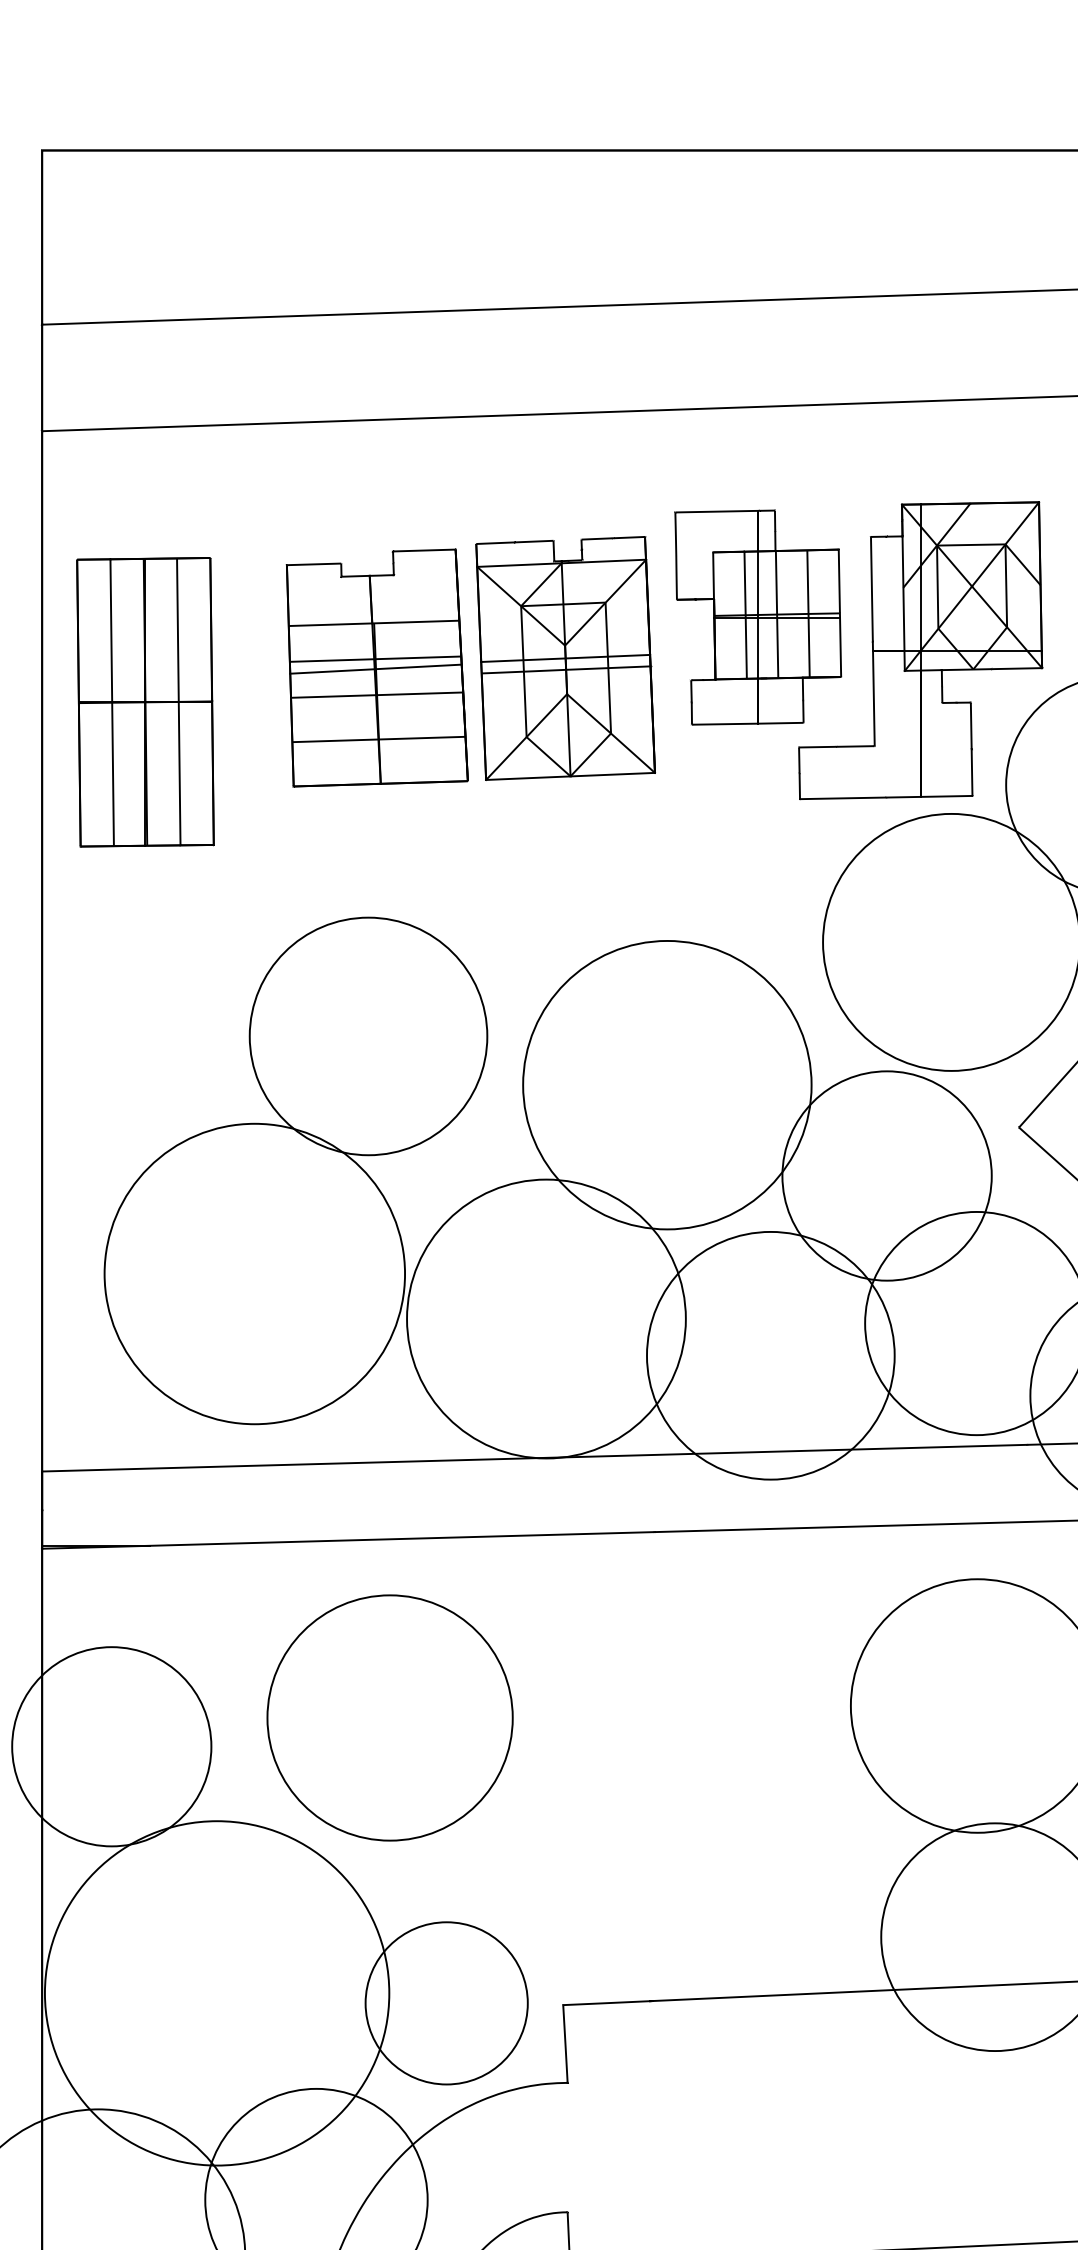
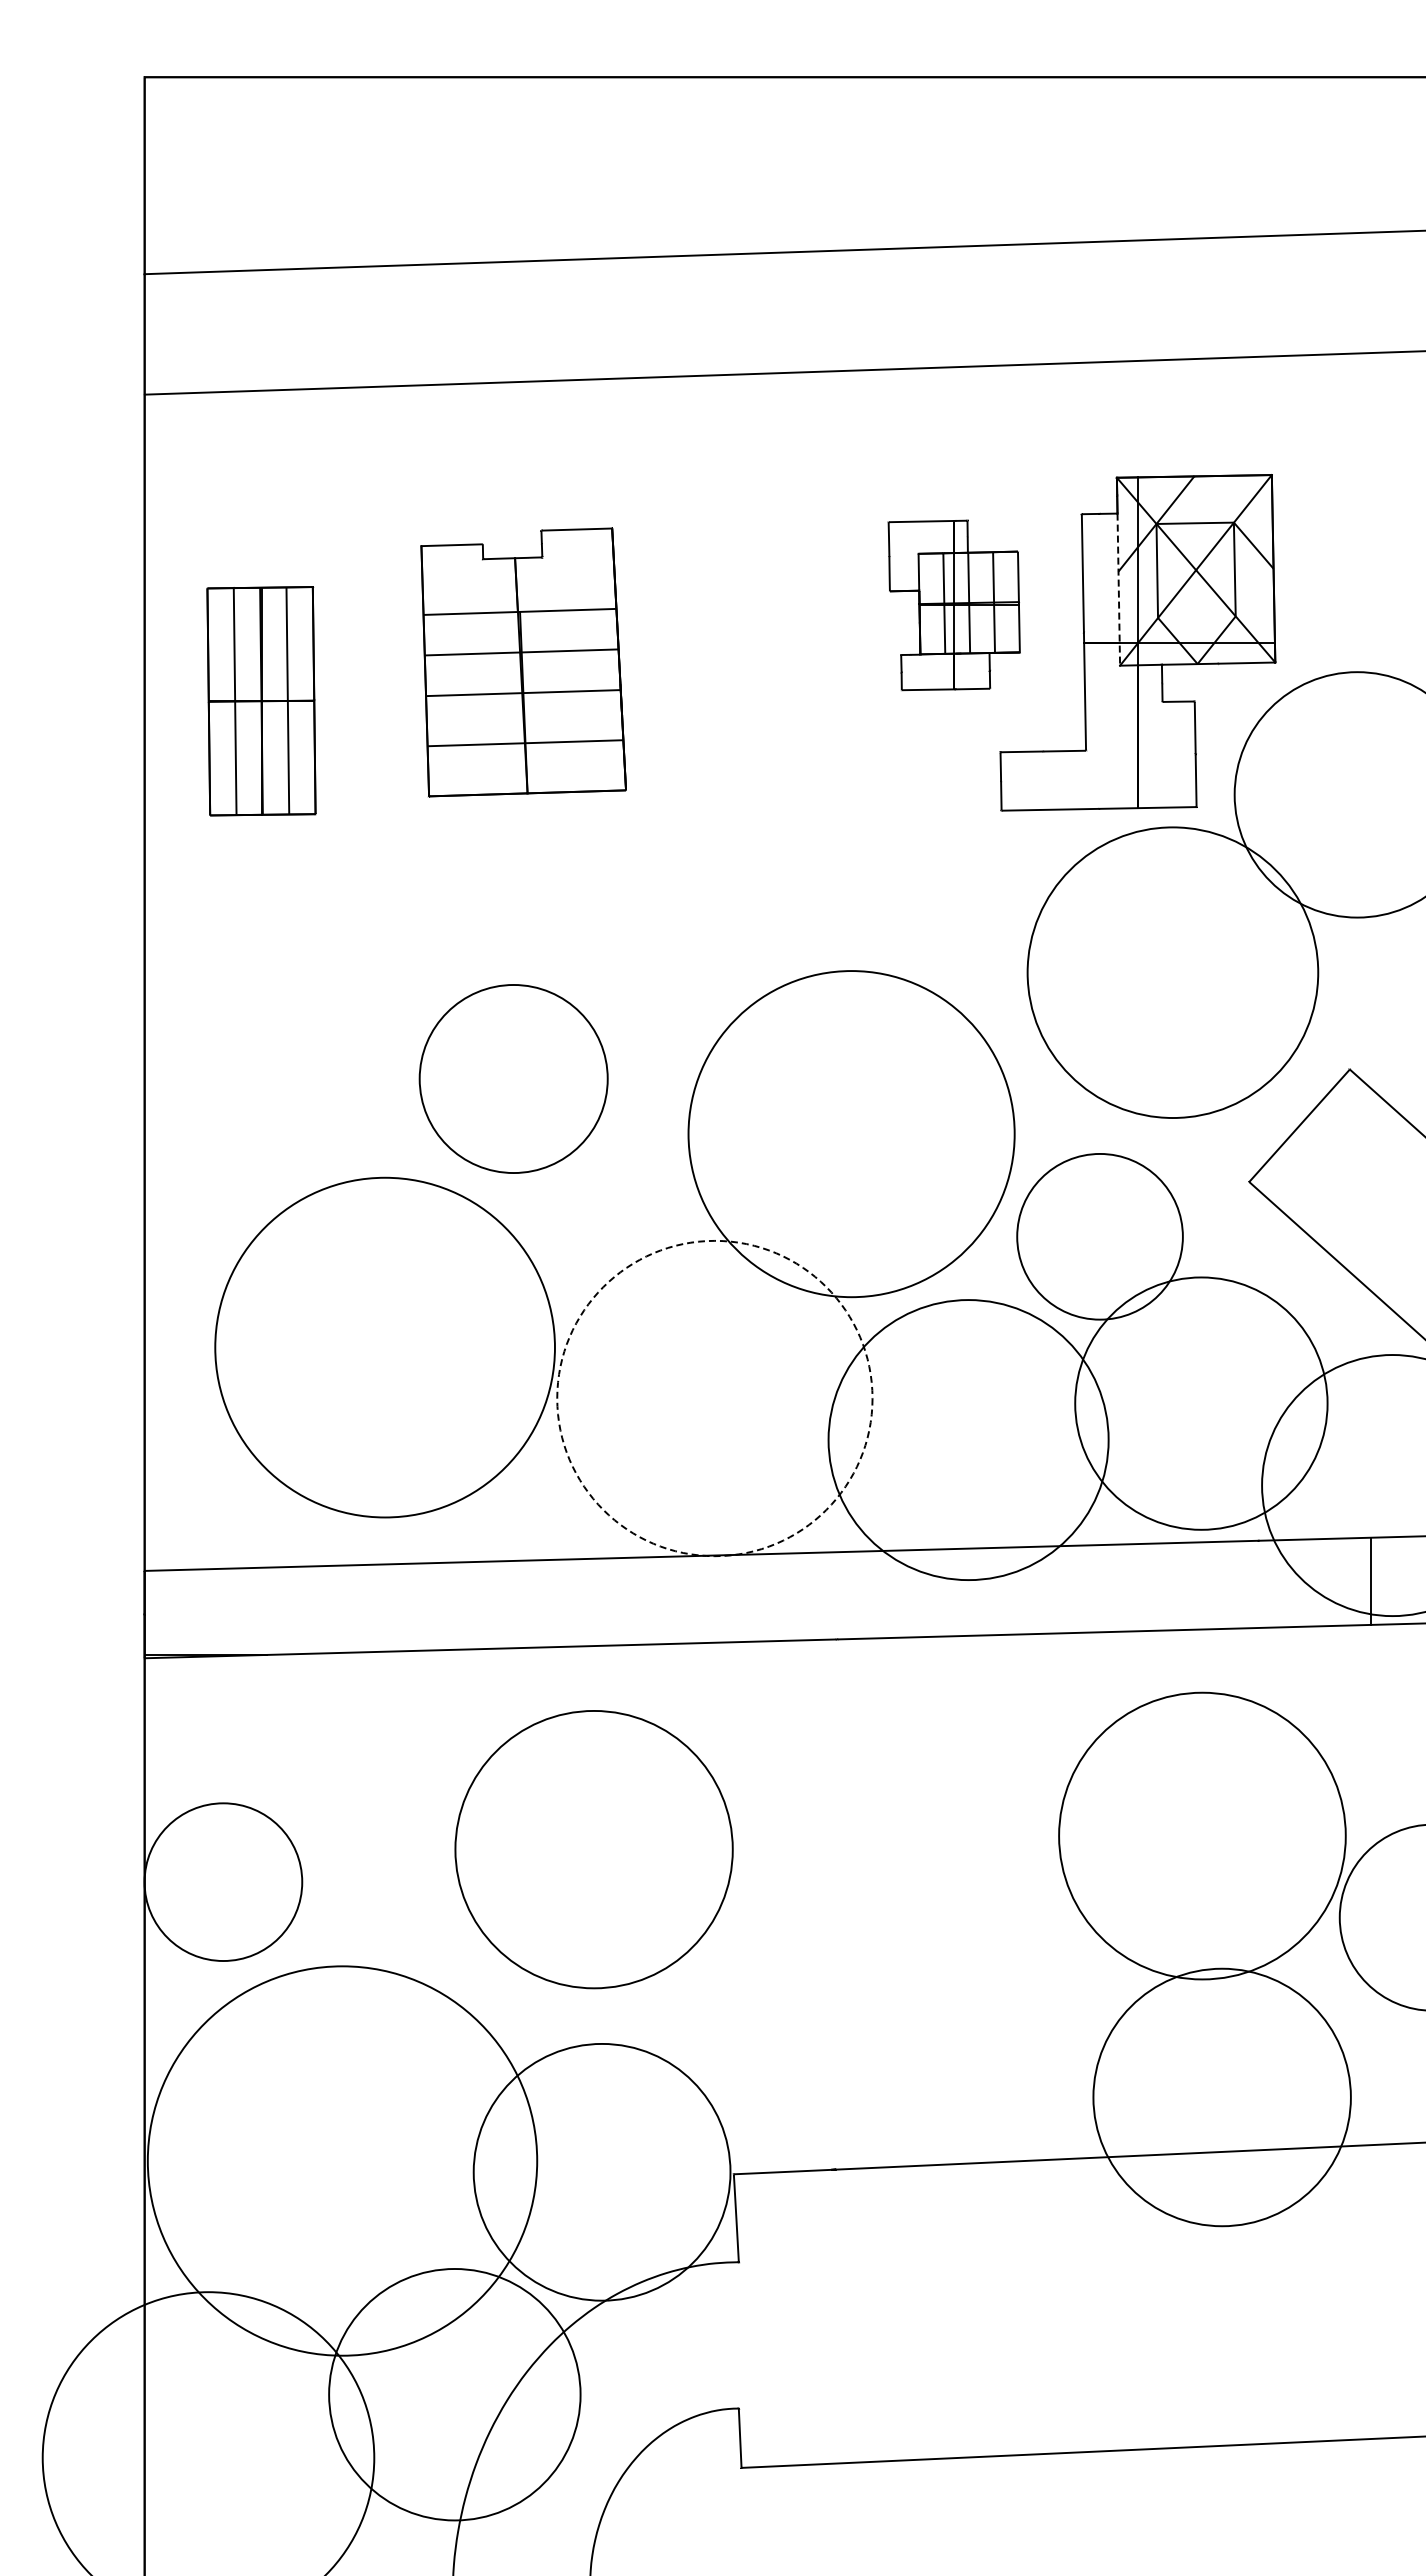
line: (903, 604) -> (1118, 590), solid -> dashed
part: (757, 617) -> (953, 605), size x0.7
part: (565, 658) -> (736, 651), removed
line: (376, 668) -> (522, 663), removed
part: (145, 702) -> (261, 701), size x0.7
circle: (368, 1036) -> (513, 1078), size x0.7
circle: (886, 1175) -> (1099, 1236), size x0.7
circle: (546, 1319) -> (714, 1398), solid -> dashed
circle: (389, 1717) -> (593, 1849), moved
circle: (111, 1746) -> (223, 1881), size x0.7
circle: (446, 2003) -> (601, 2172), size x1.4

